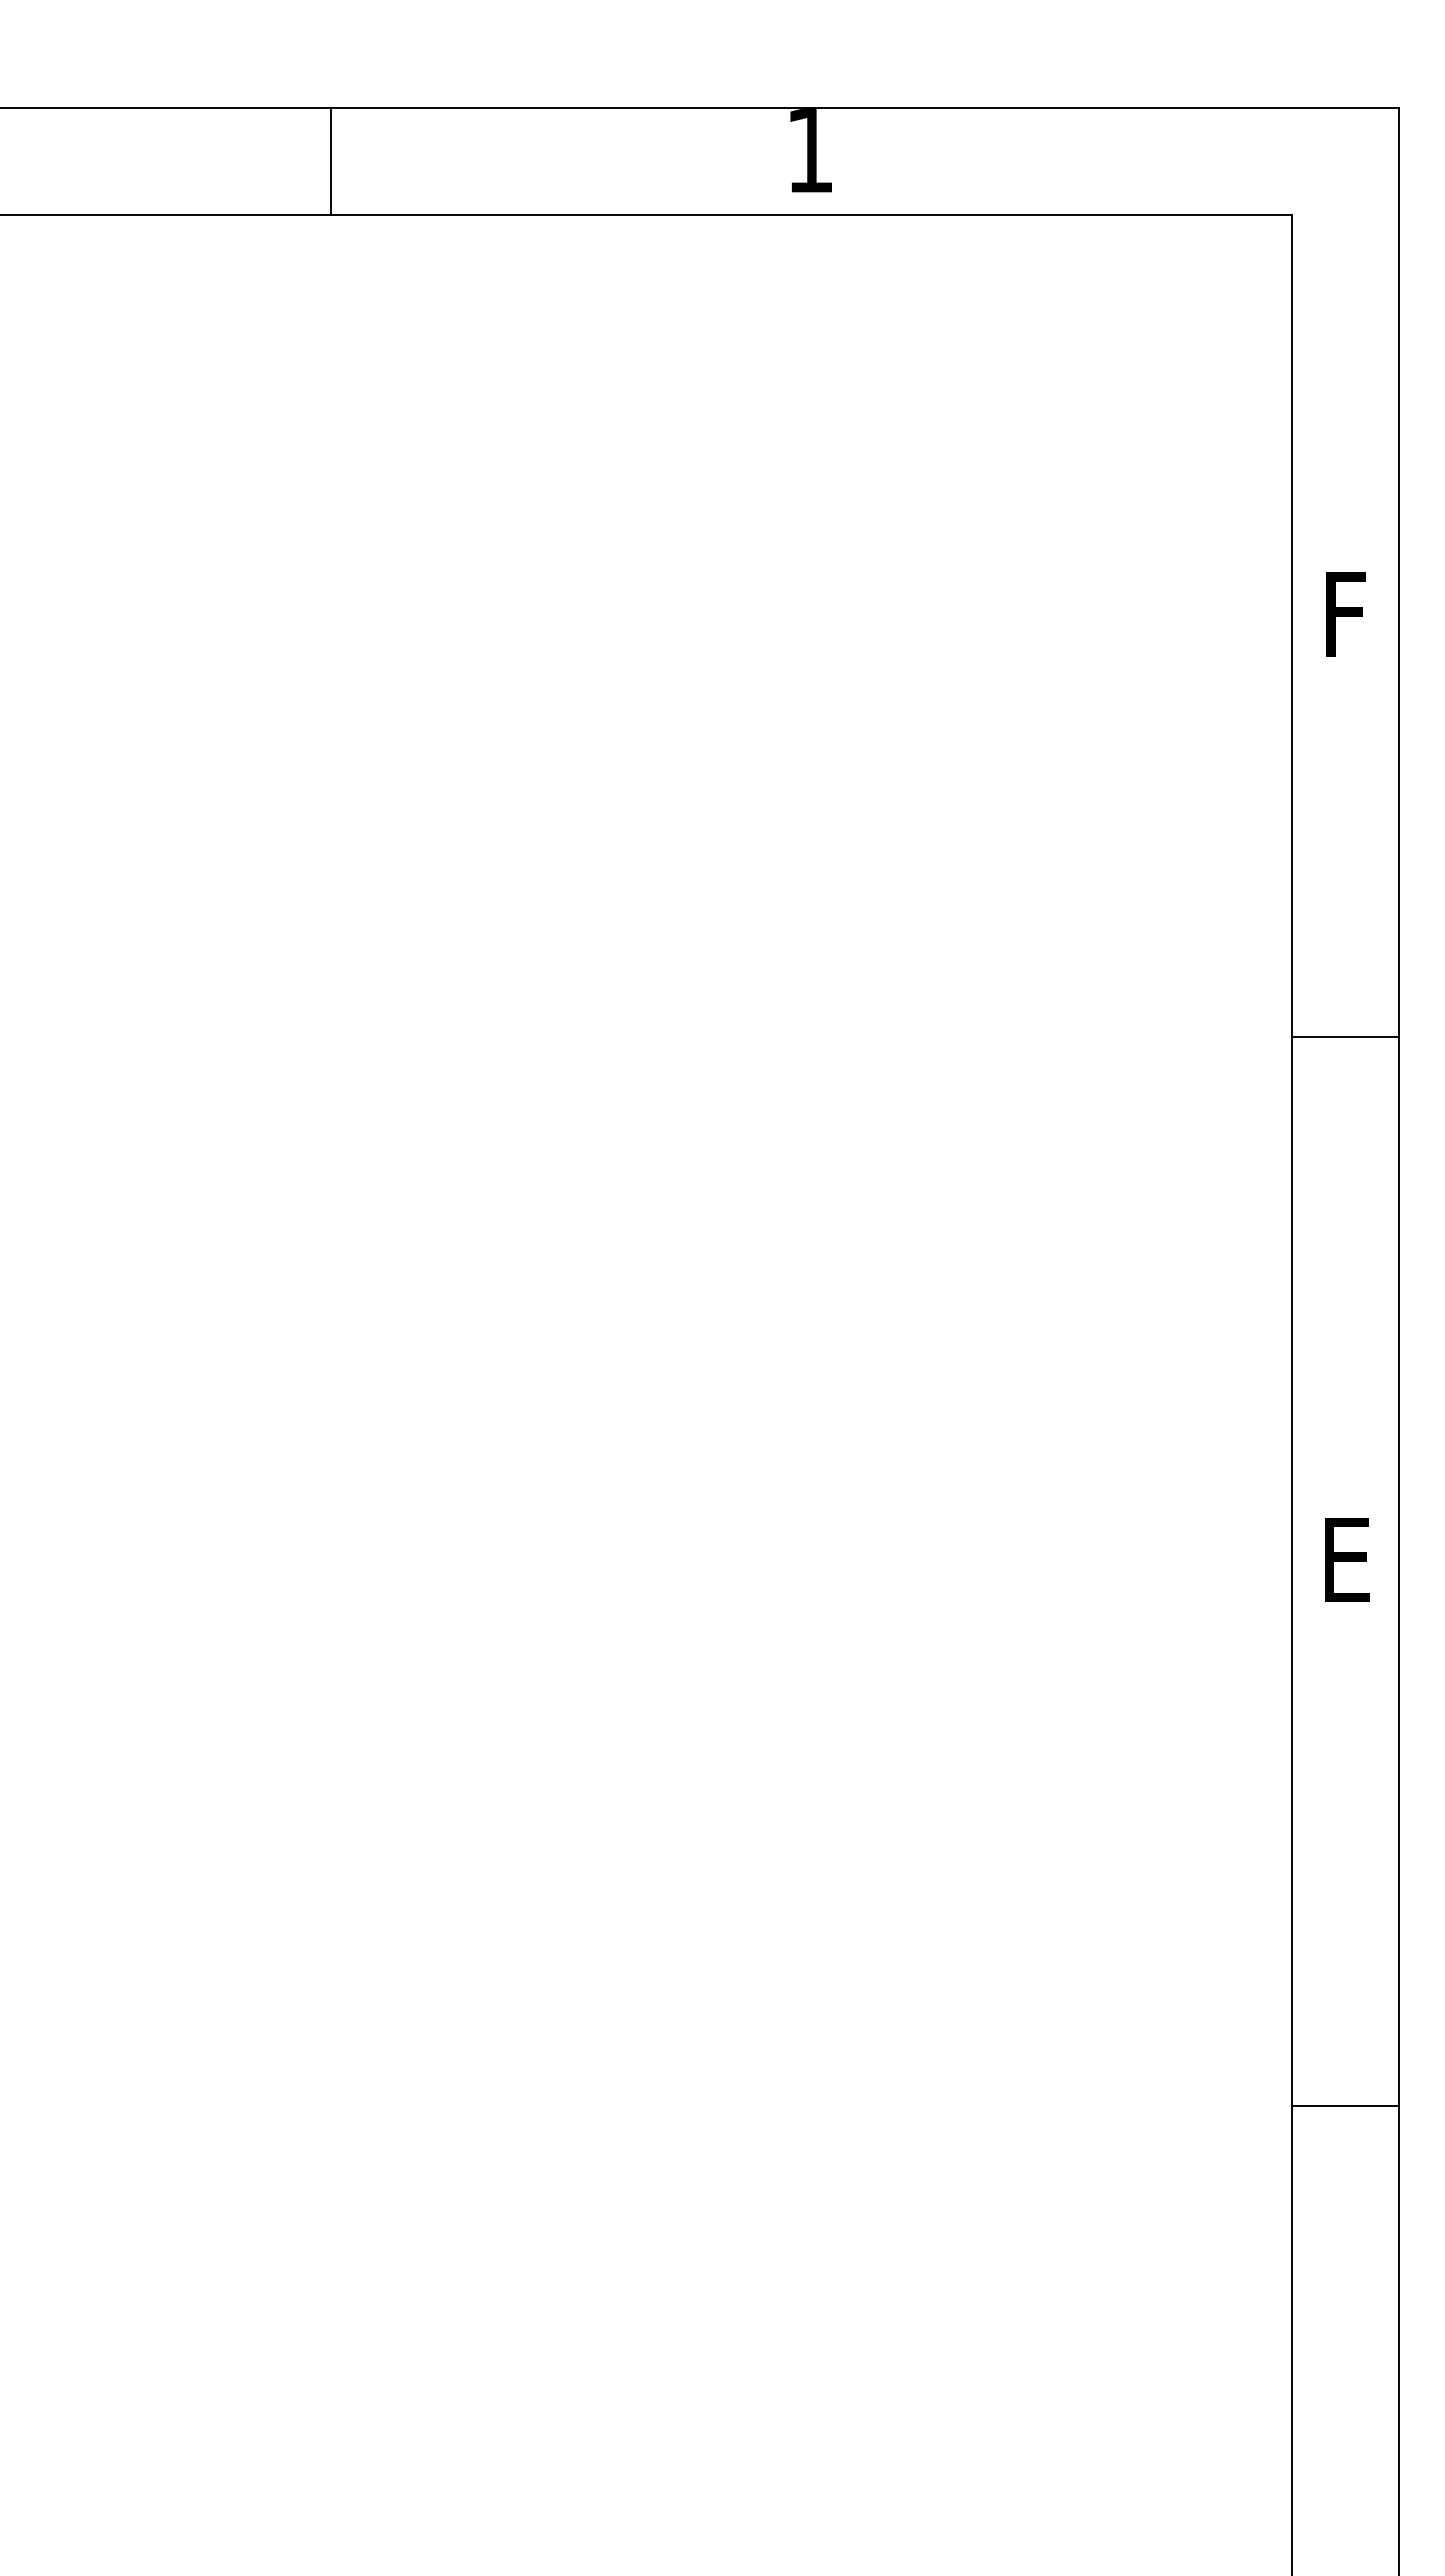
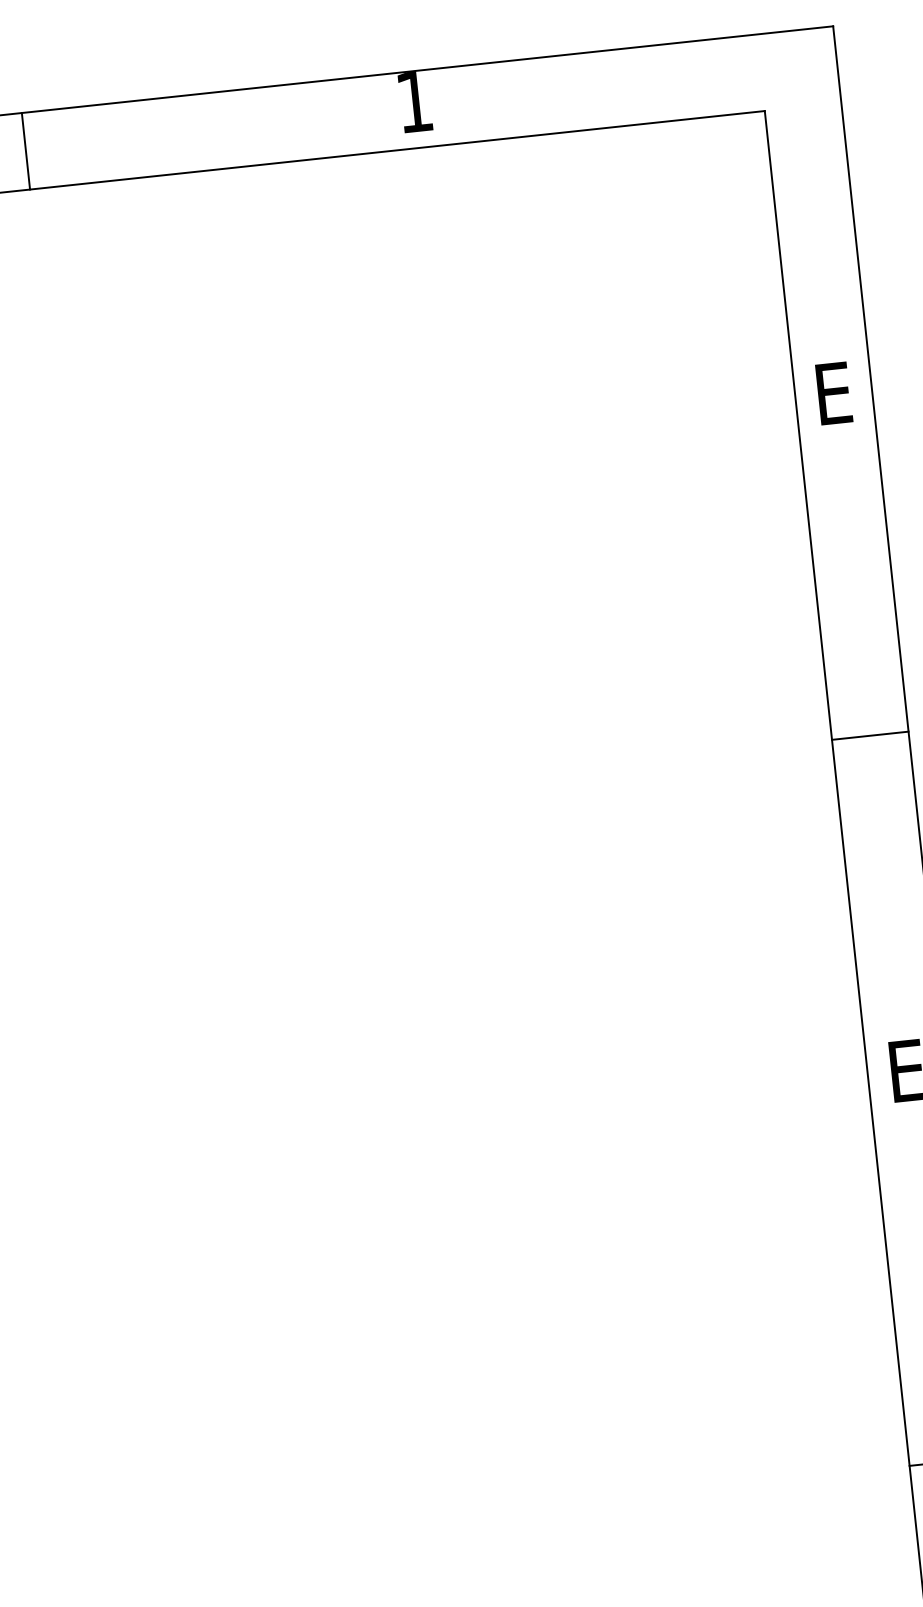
line: (330, 160) -> (25, 150), moved
text: (1346, 614) -> (834, 393), F -> E
line: (1344, 1037) -> (869, 736), moved

